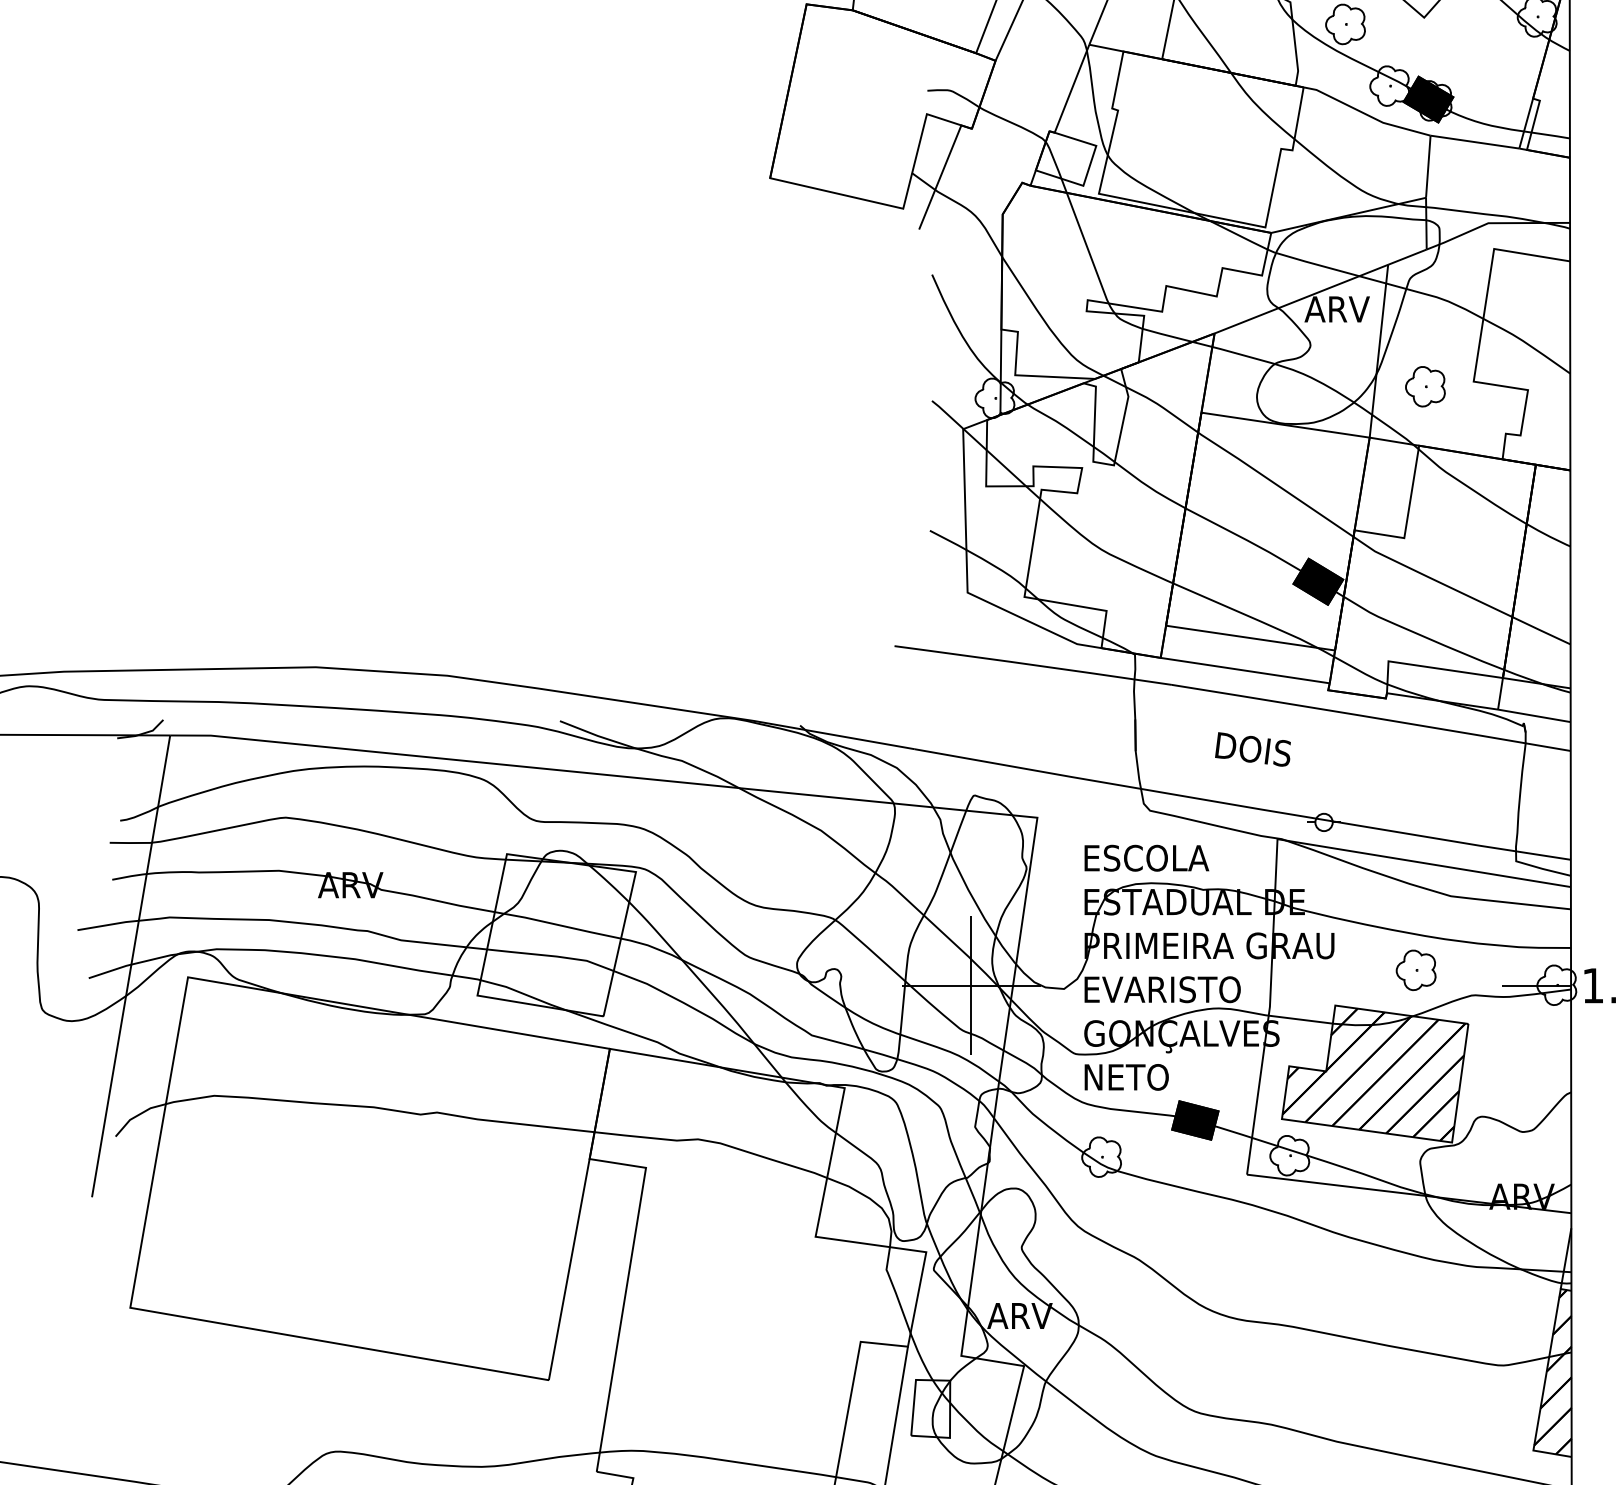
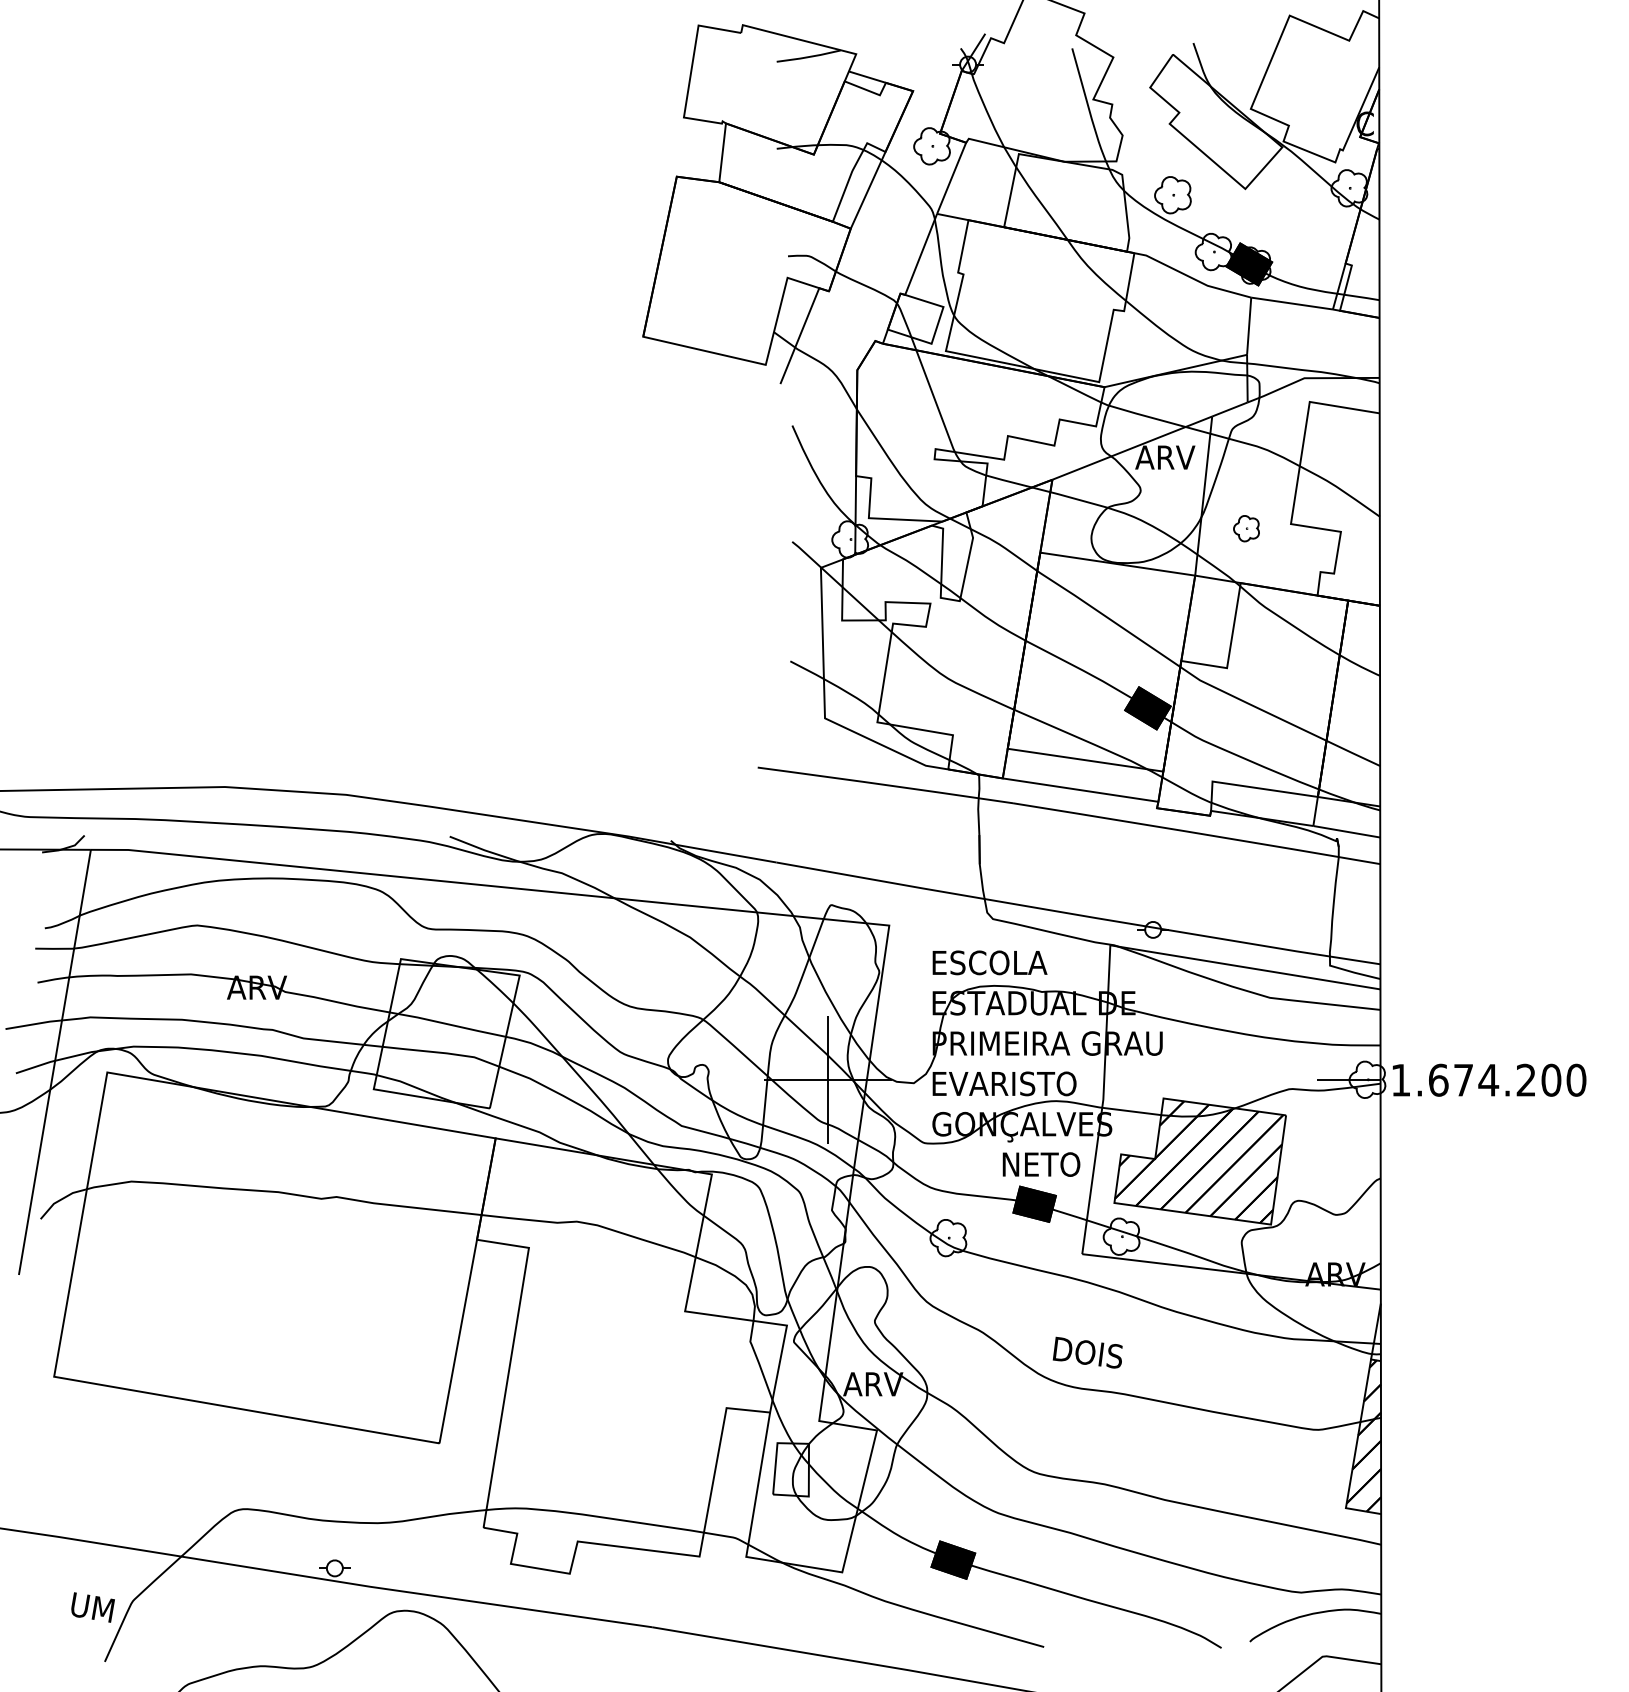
part: (1425, 386) -> (1246, 528), size x0.7
text: (1252, 749) -> (1087, 1352), moved
part: (1415, 970) -> (1237, 1066), removed
text: (1126, 1077) -> (1041, 1164), moved

